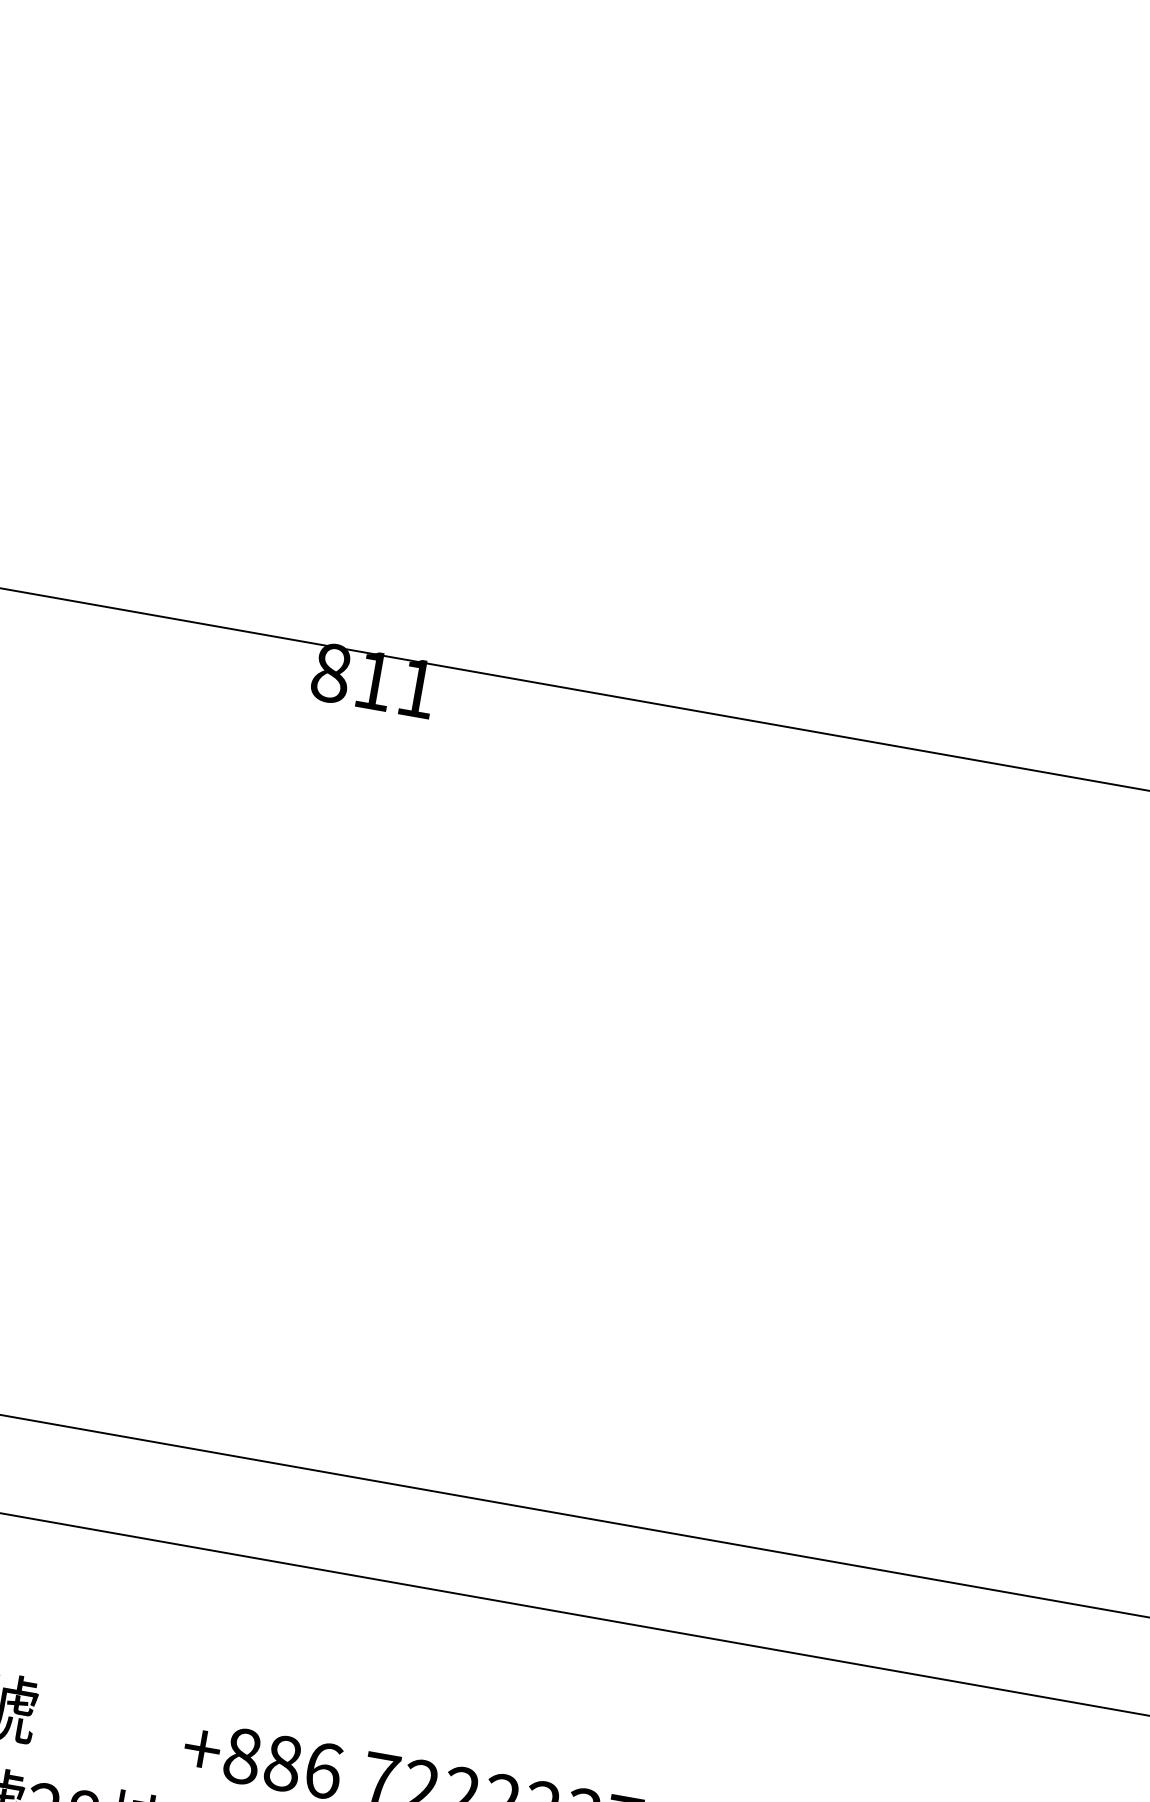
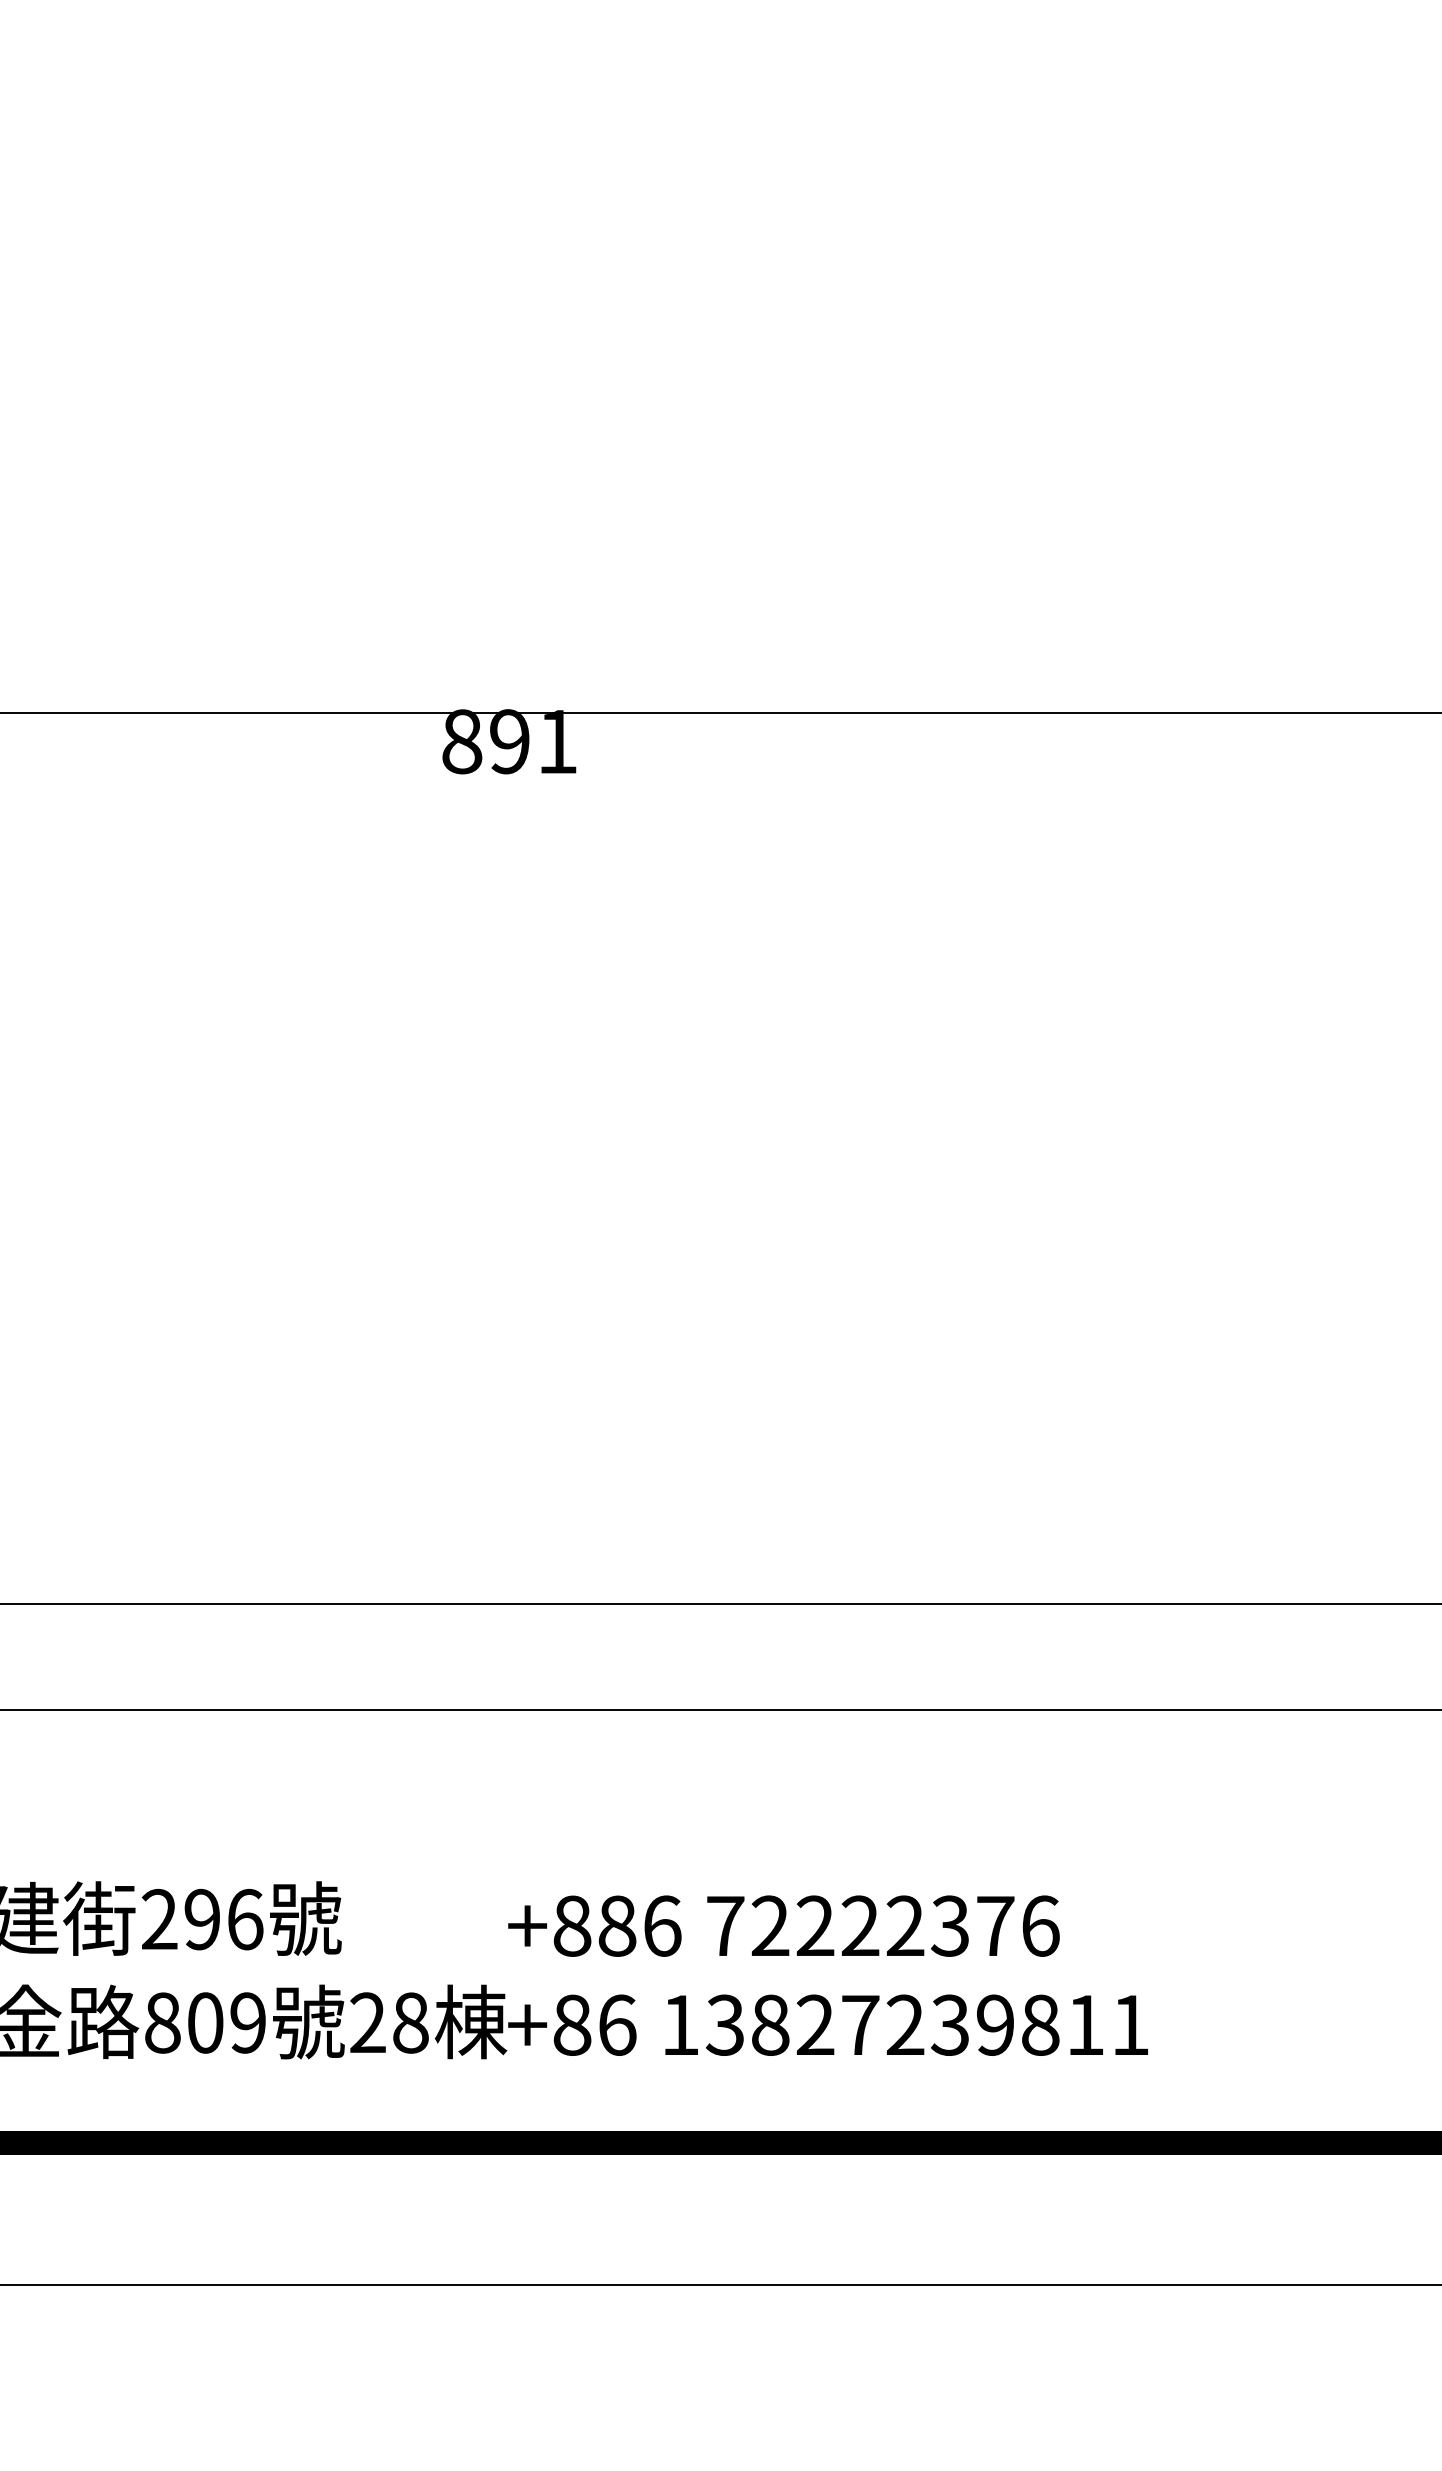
text: (373, 680) -> (509, 741), 811 -> 891

